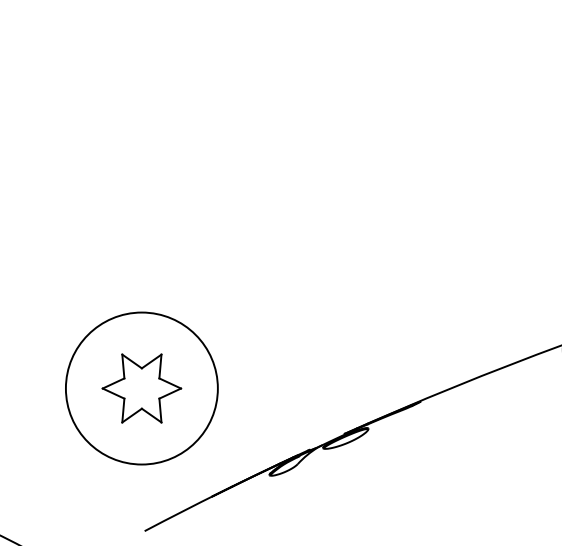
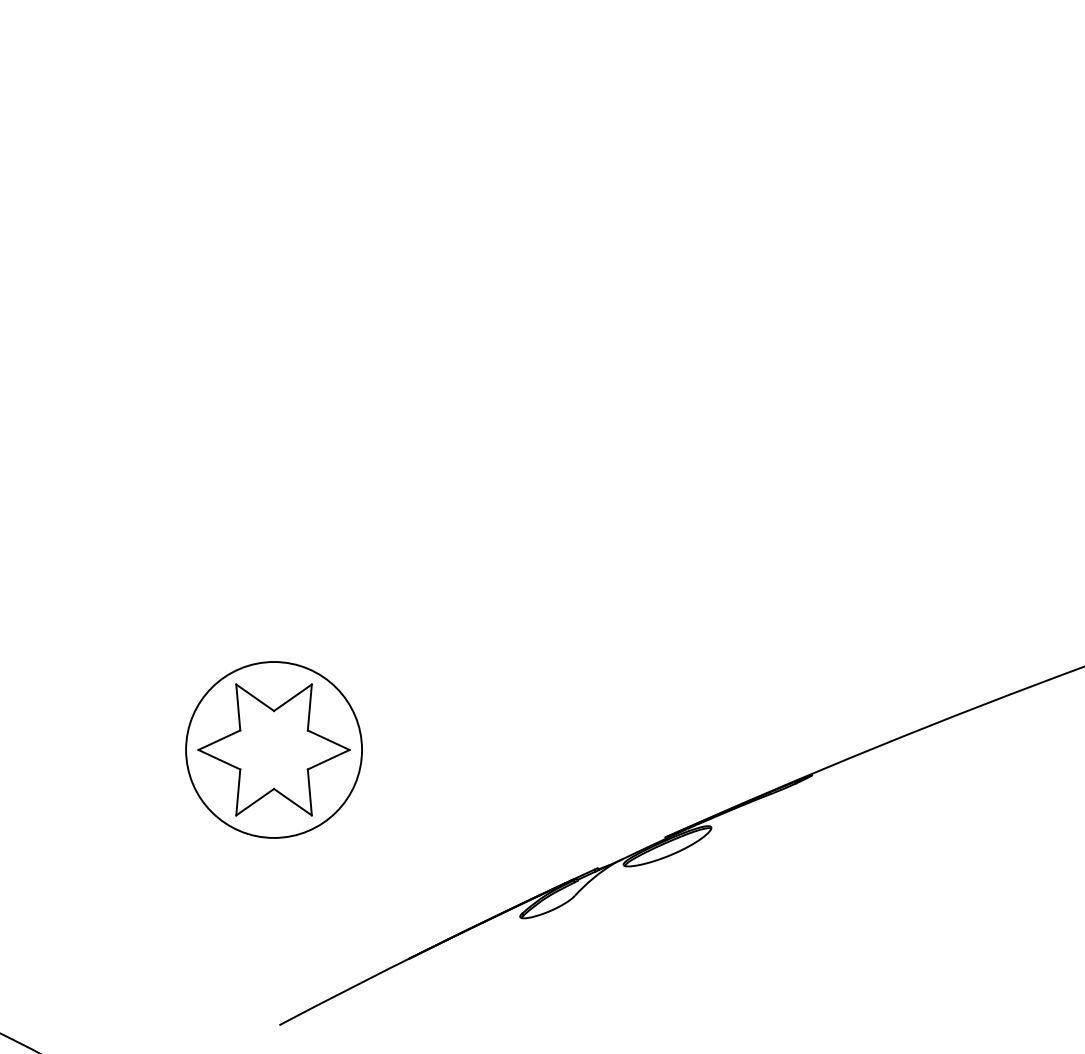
circle: (141, 388) -> (273, 749), size x0.6

